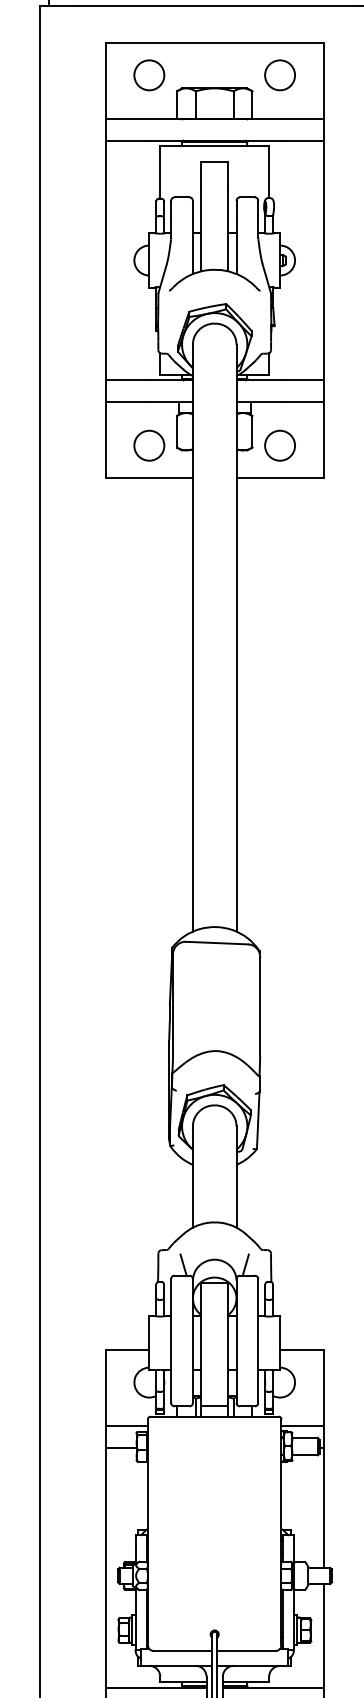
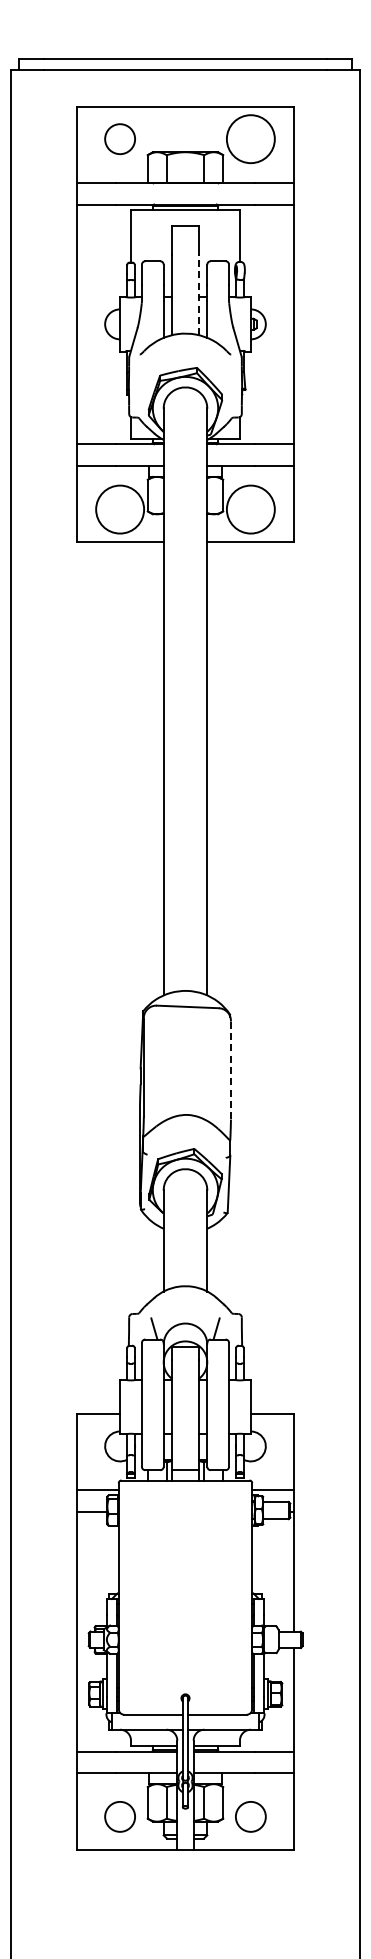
circle: (279, 75) -> (250, 139), size x1.6
line: (228, 230) -> (199, 294), solid -> dashed
circle: (149, 445) -> (120, 509), size x1.6
circle: (279, 445) -> (250, 509), size x1.6
line: (259, 1006) -> (230, 1070), solid -> dashed

